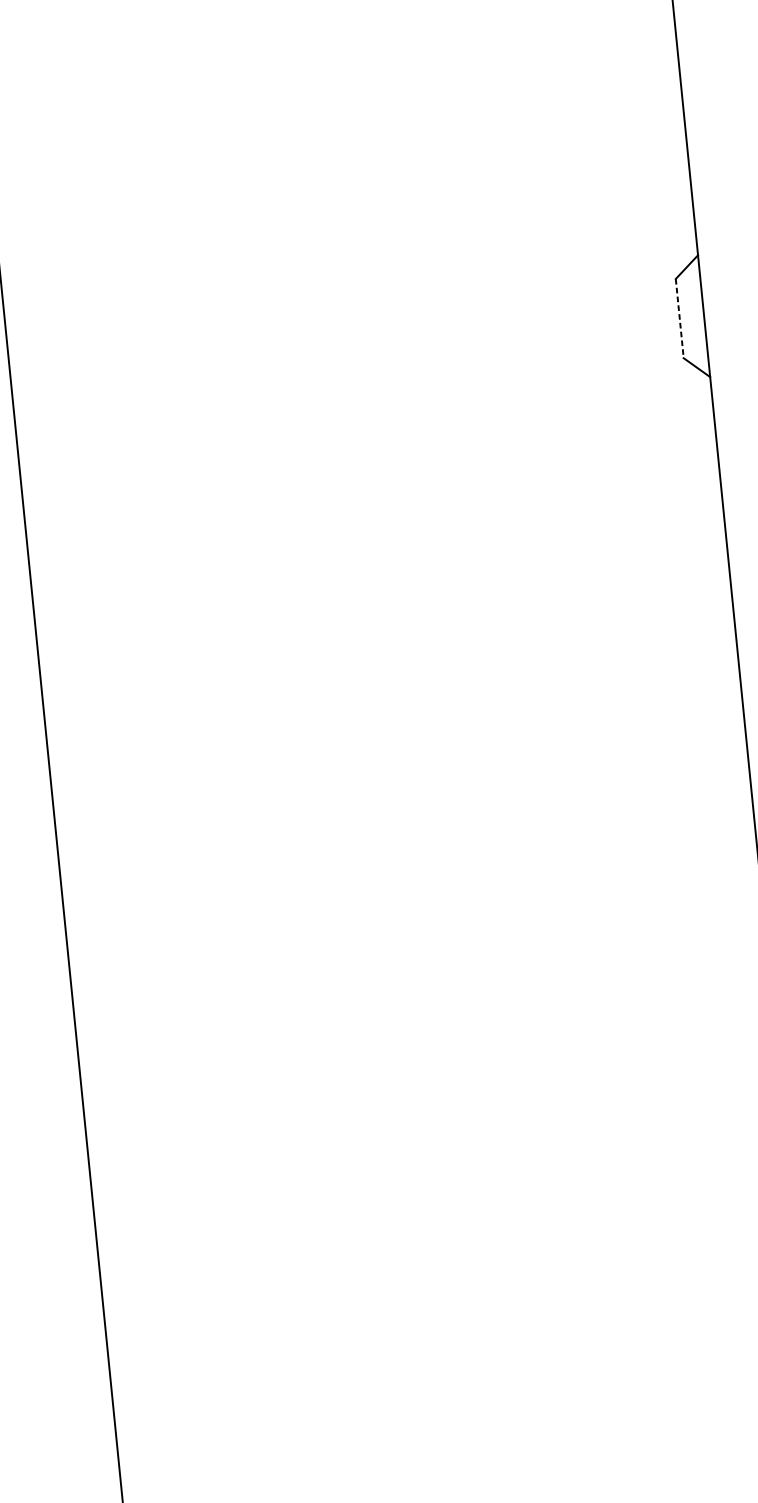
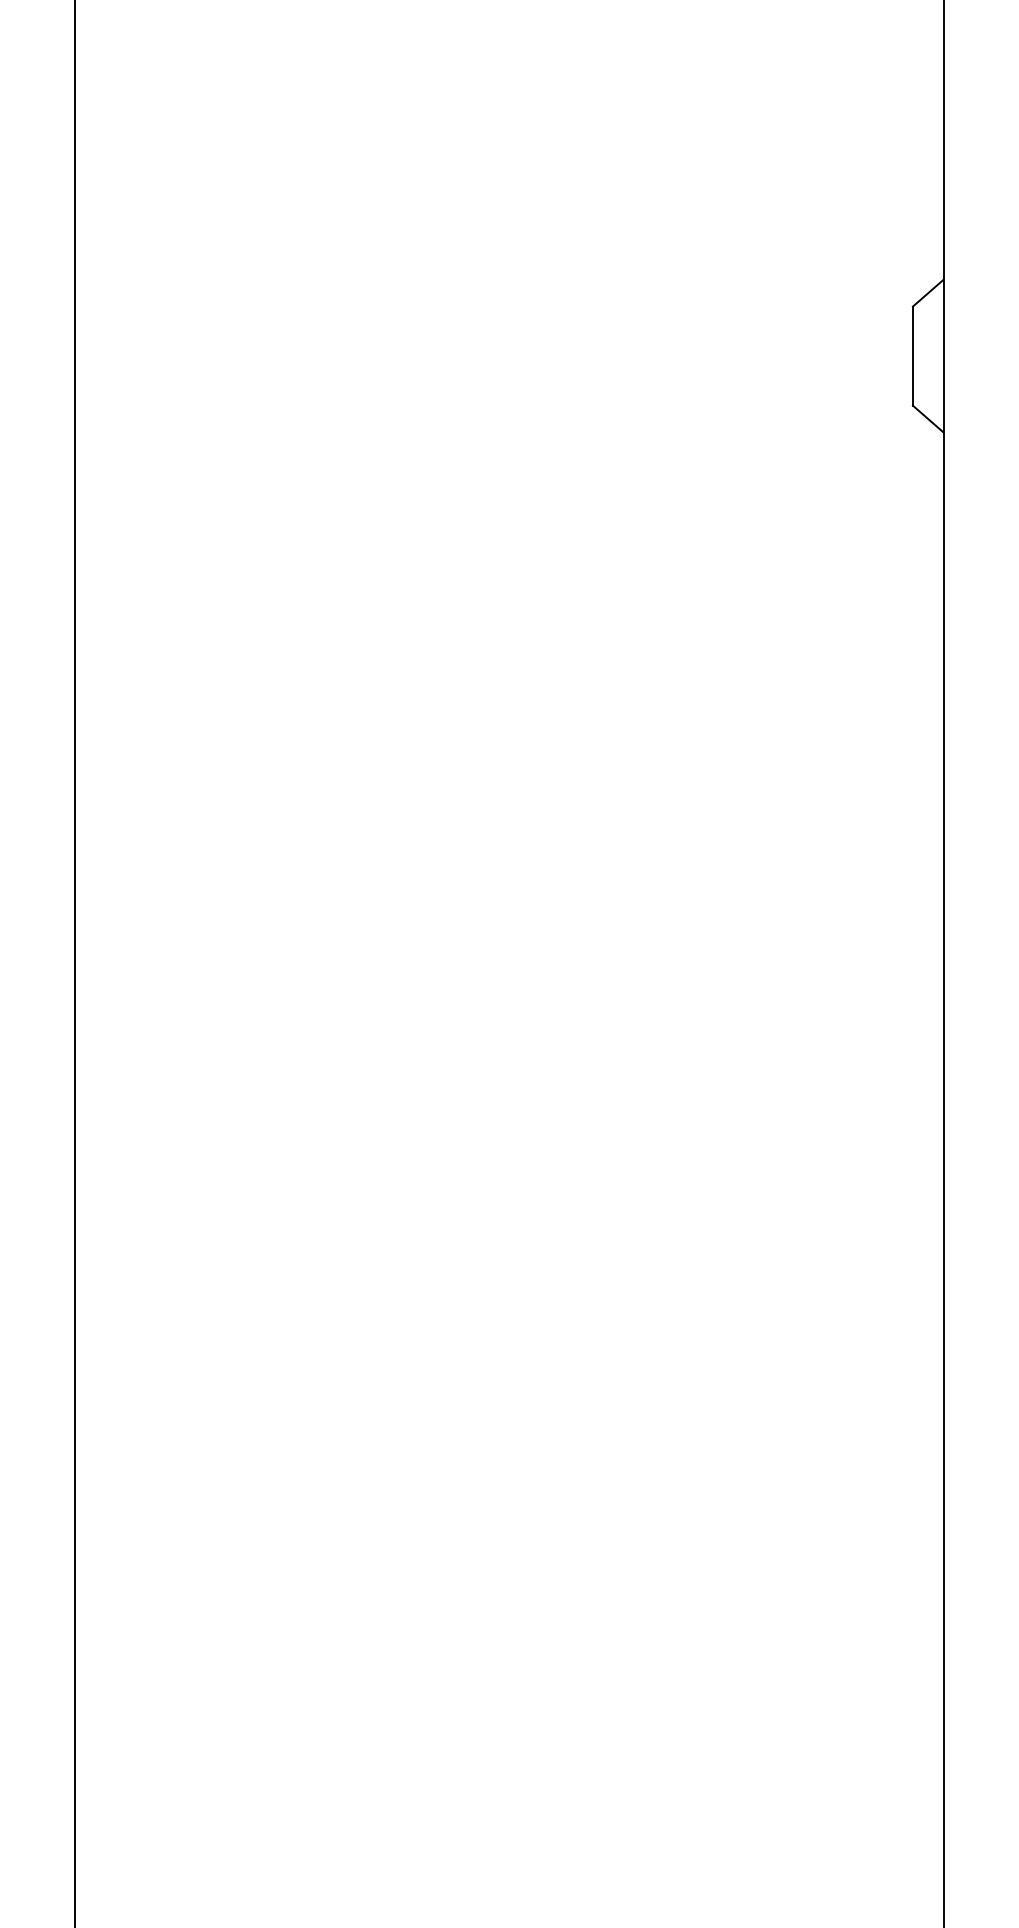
line: (679, 318) -> (912, 356), dashed -> solid

